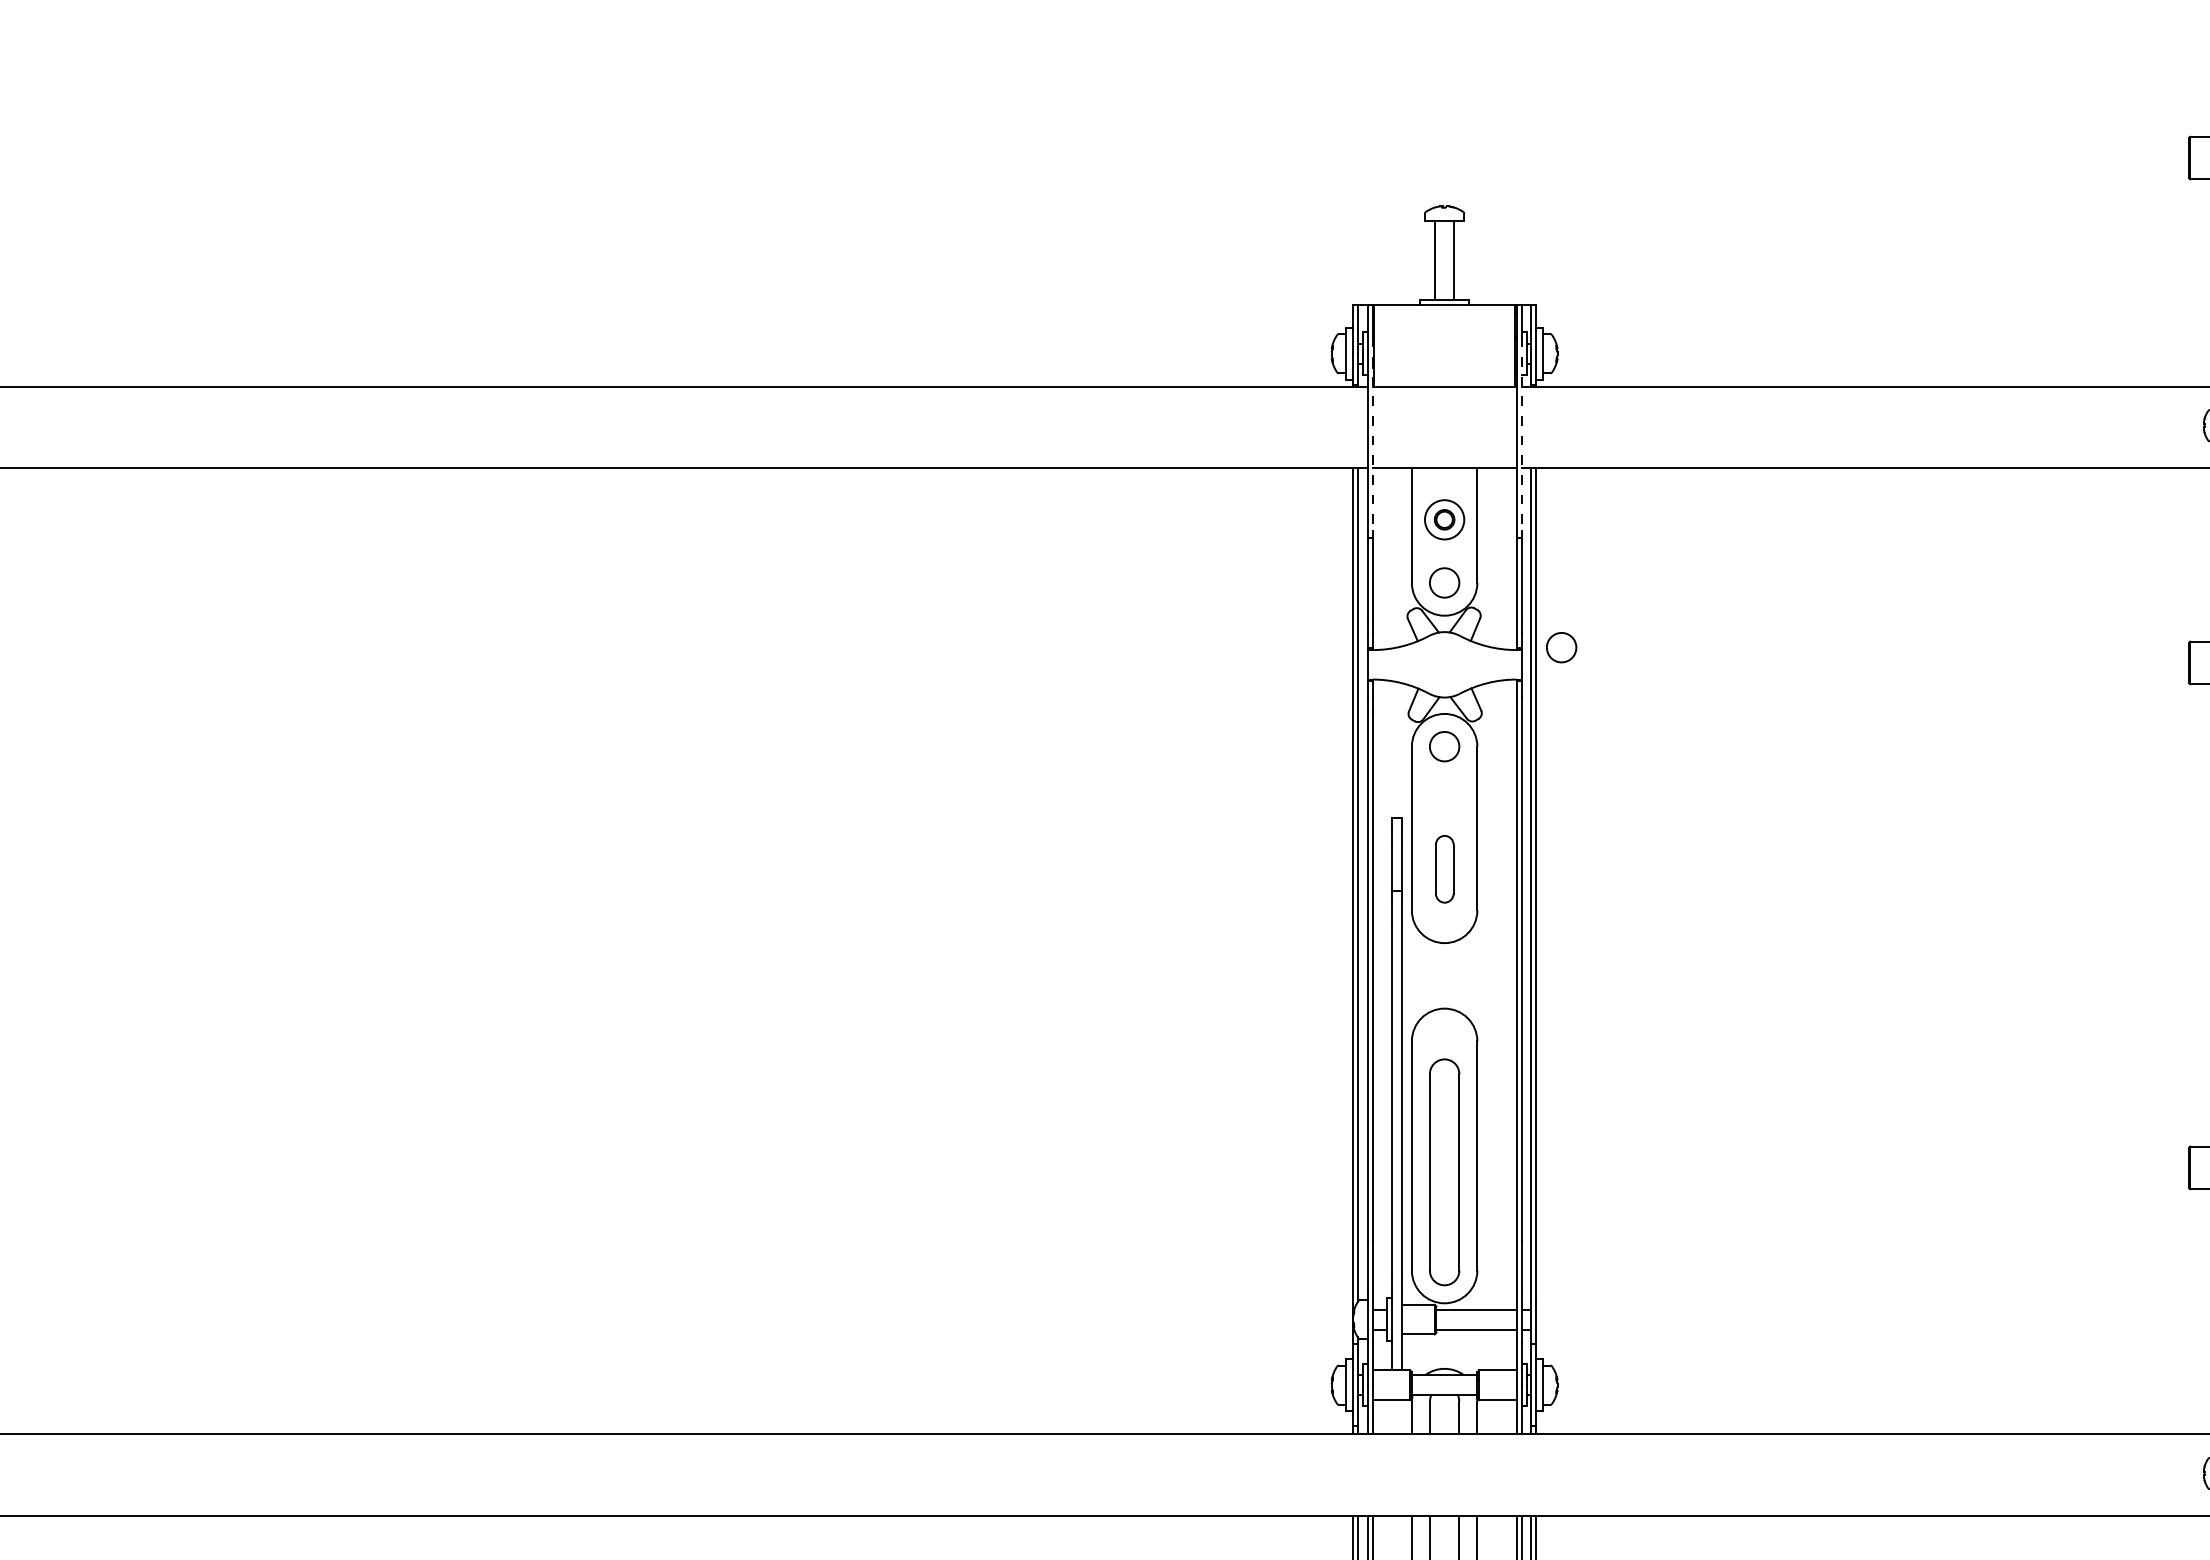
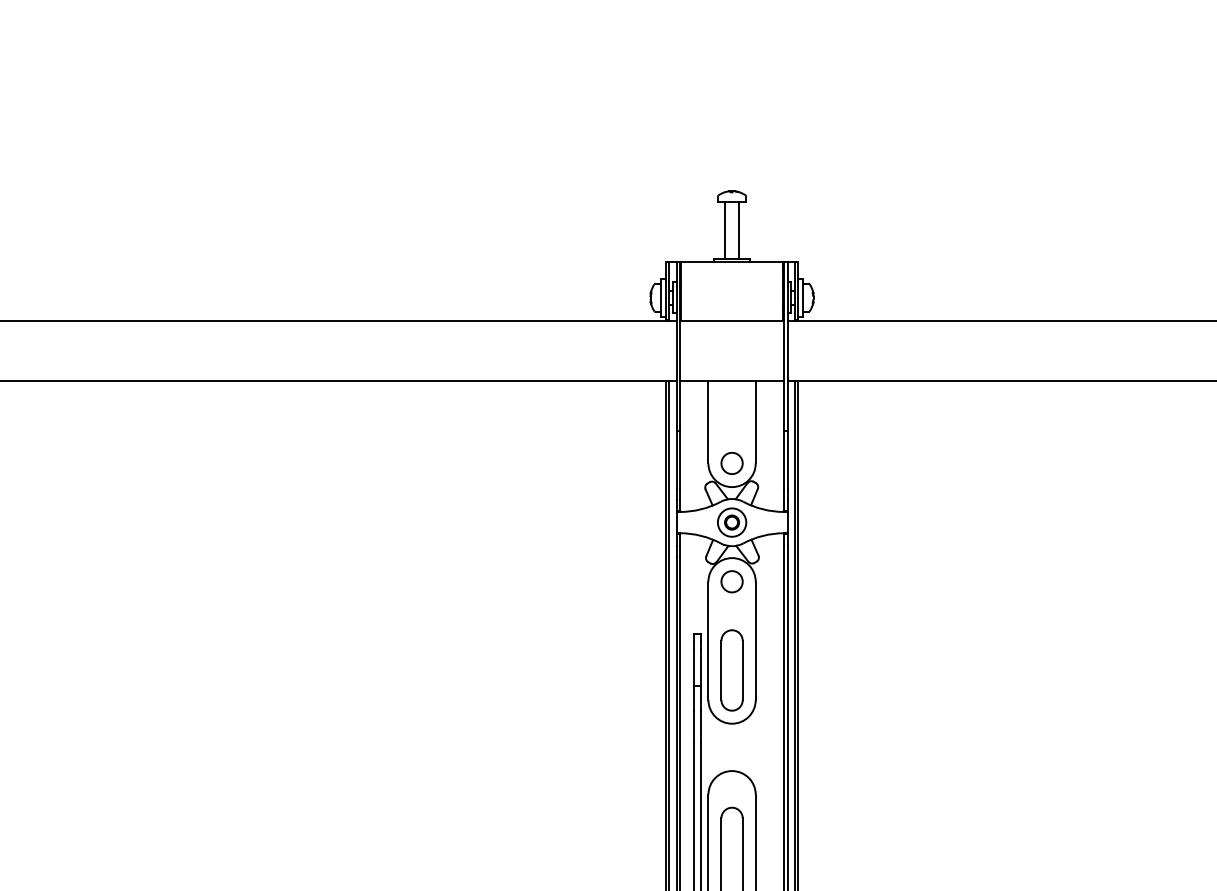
line: (1372, 434) -> (679, 356), dashed -> solid
line: (1521, 434) -> (787, 356), dashed -> solid
part: (1444, 519) -> (731, 522), moved
circle: (1561, 647) -> (816, 510), removed
part: (1444, 868) -> (731, 669), size x1.67

